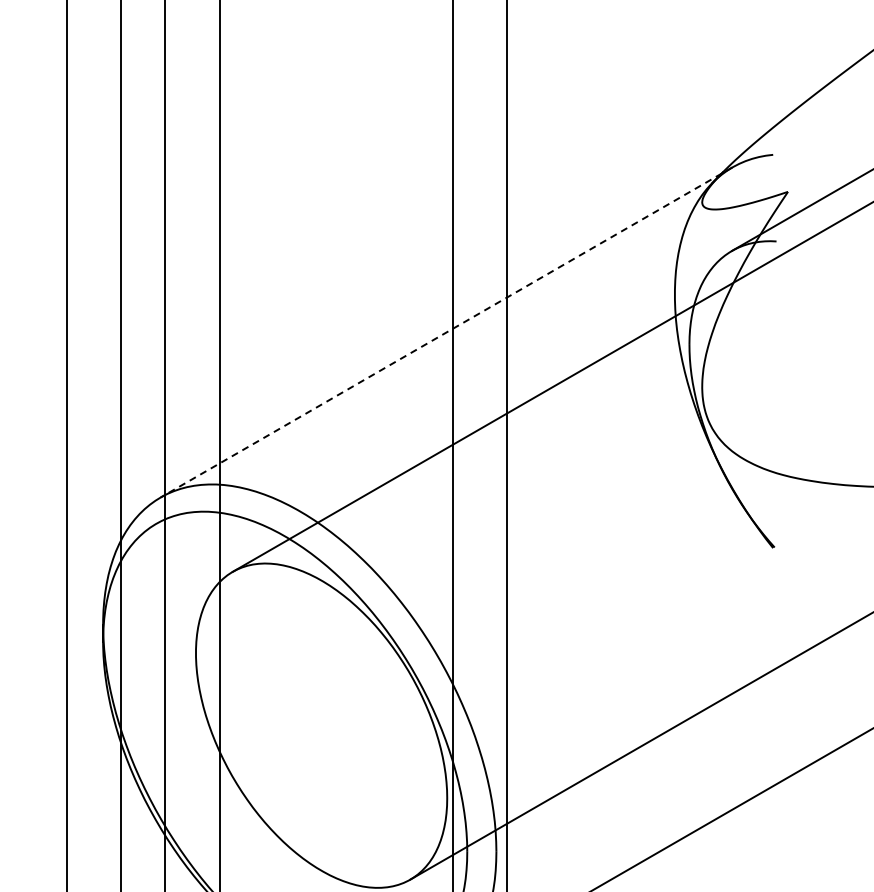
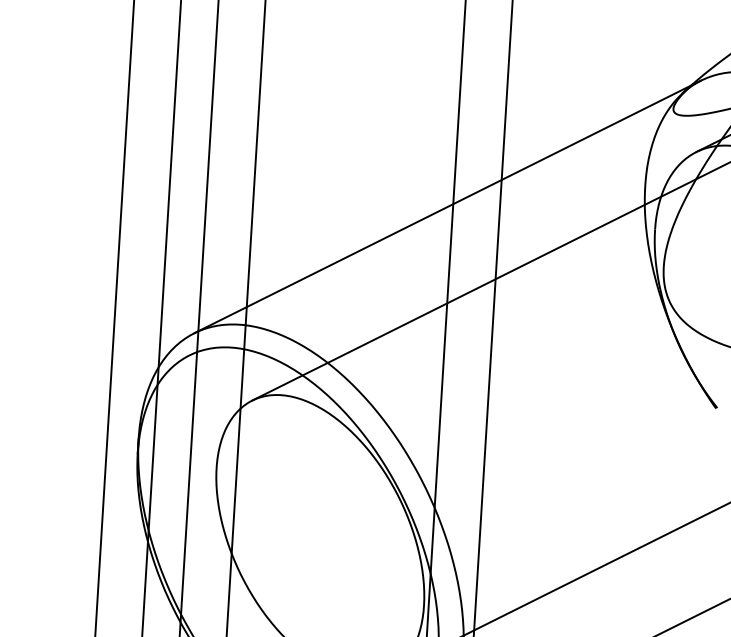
line: (446, 332) -> (447, 206), dashed -> solid

